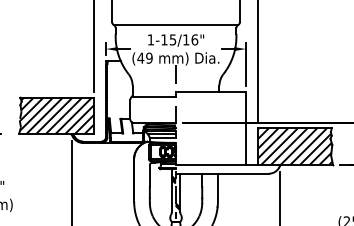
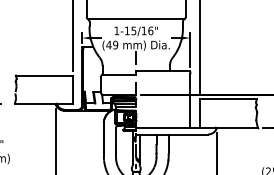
hatch: (56, 115) -> (43, 89), removed
hatch: (295, 146) -> (228, 113), removed

